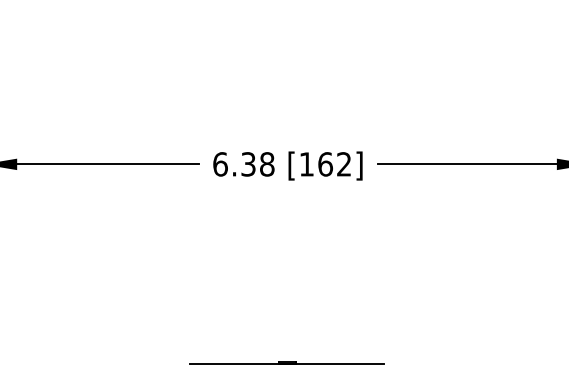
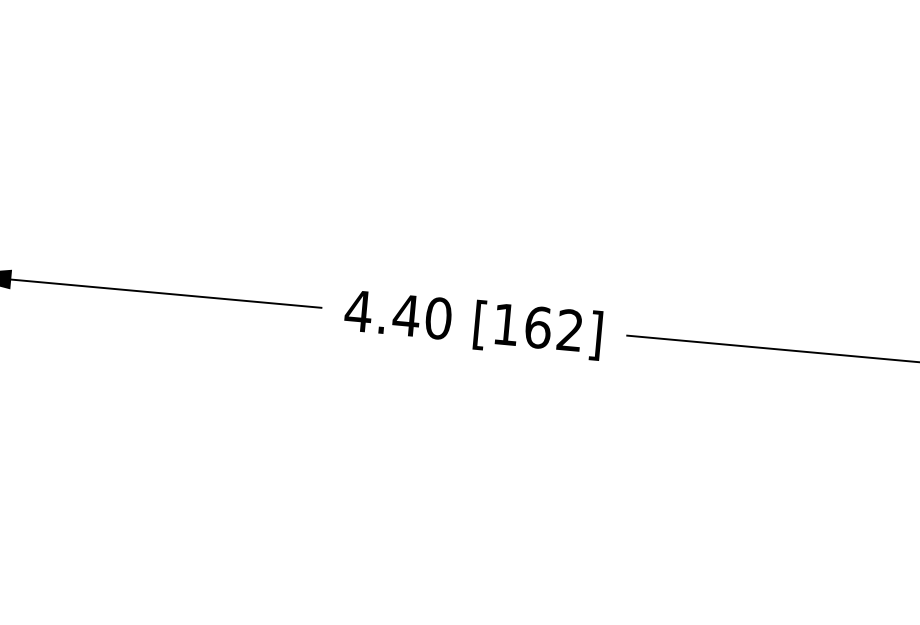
text: (243, 164) -> (397, 314), 6.38 -> 4.40

